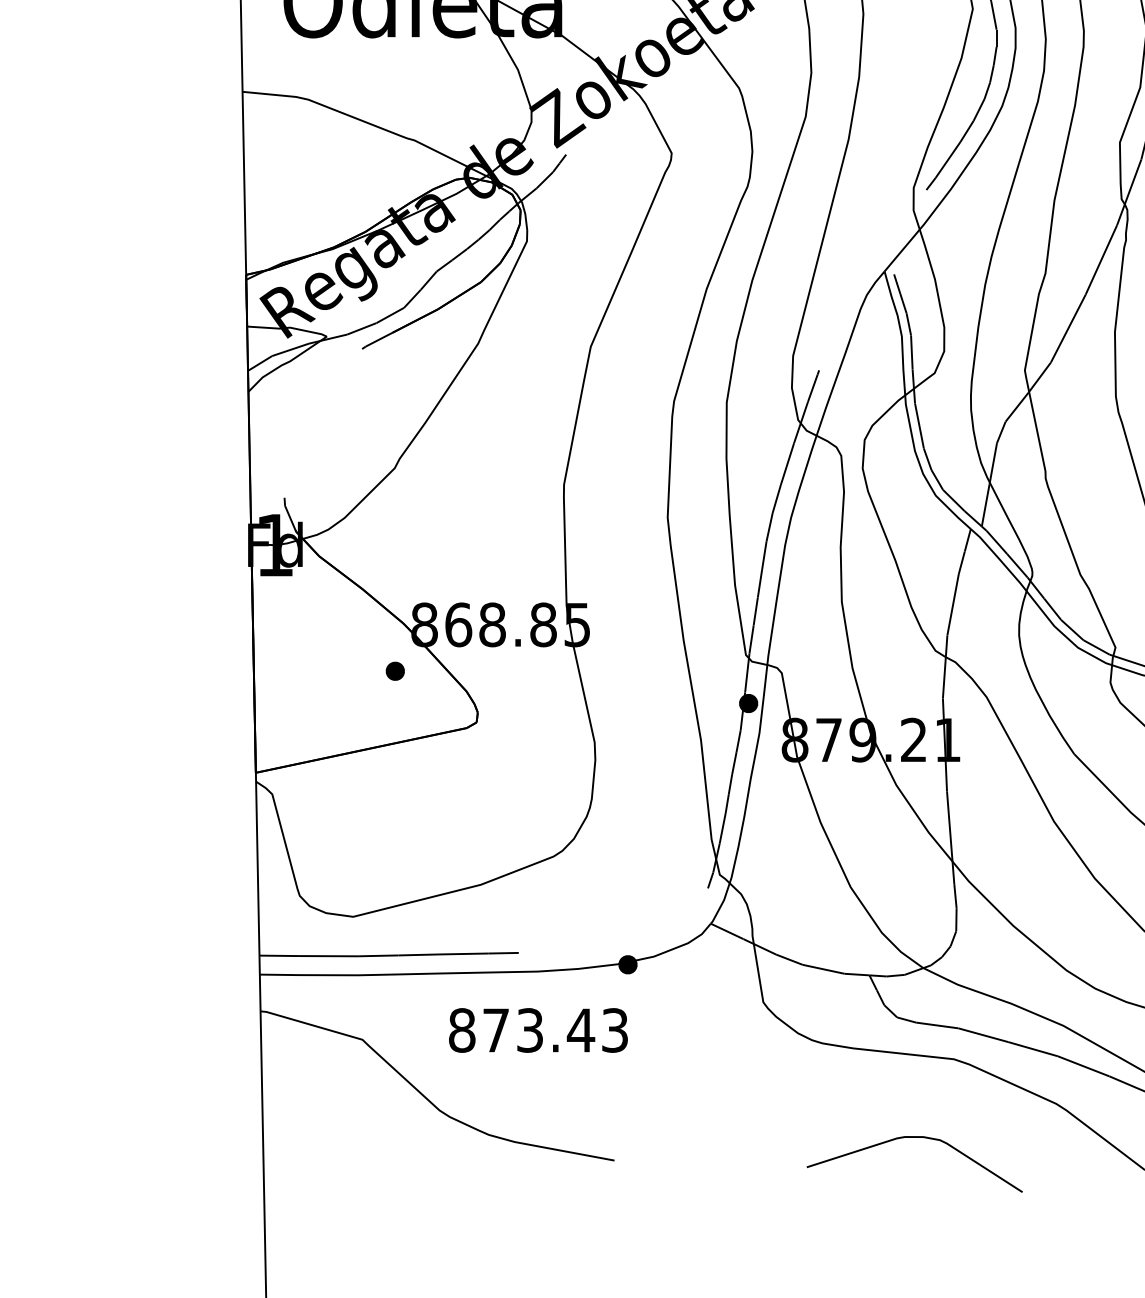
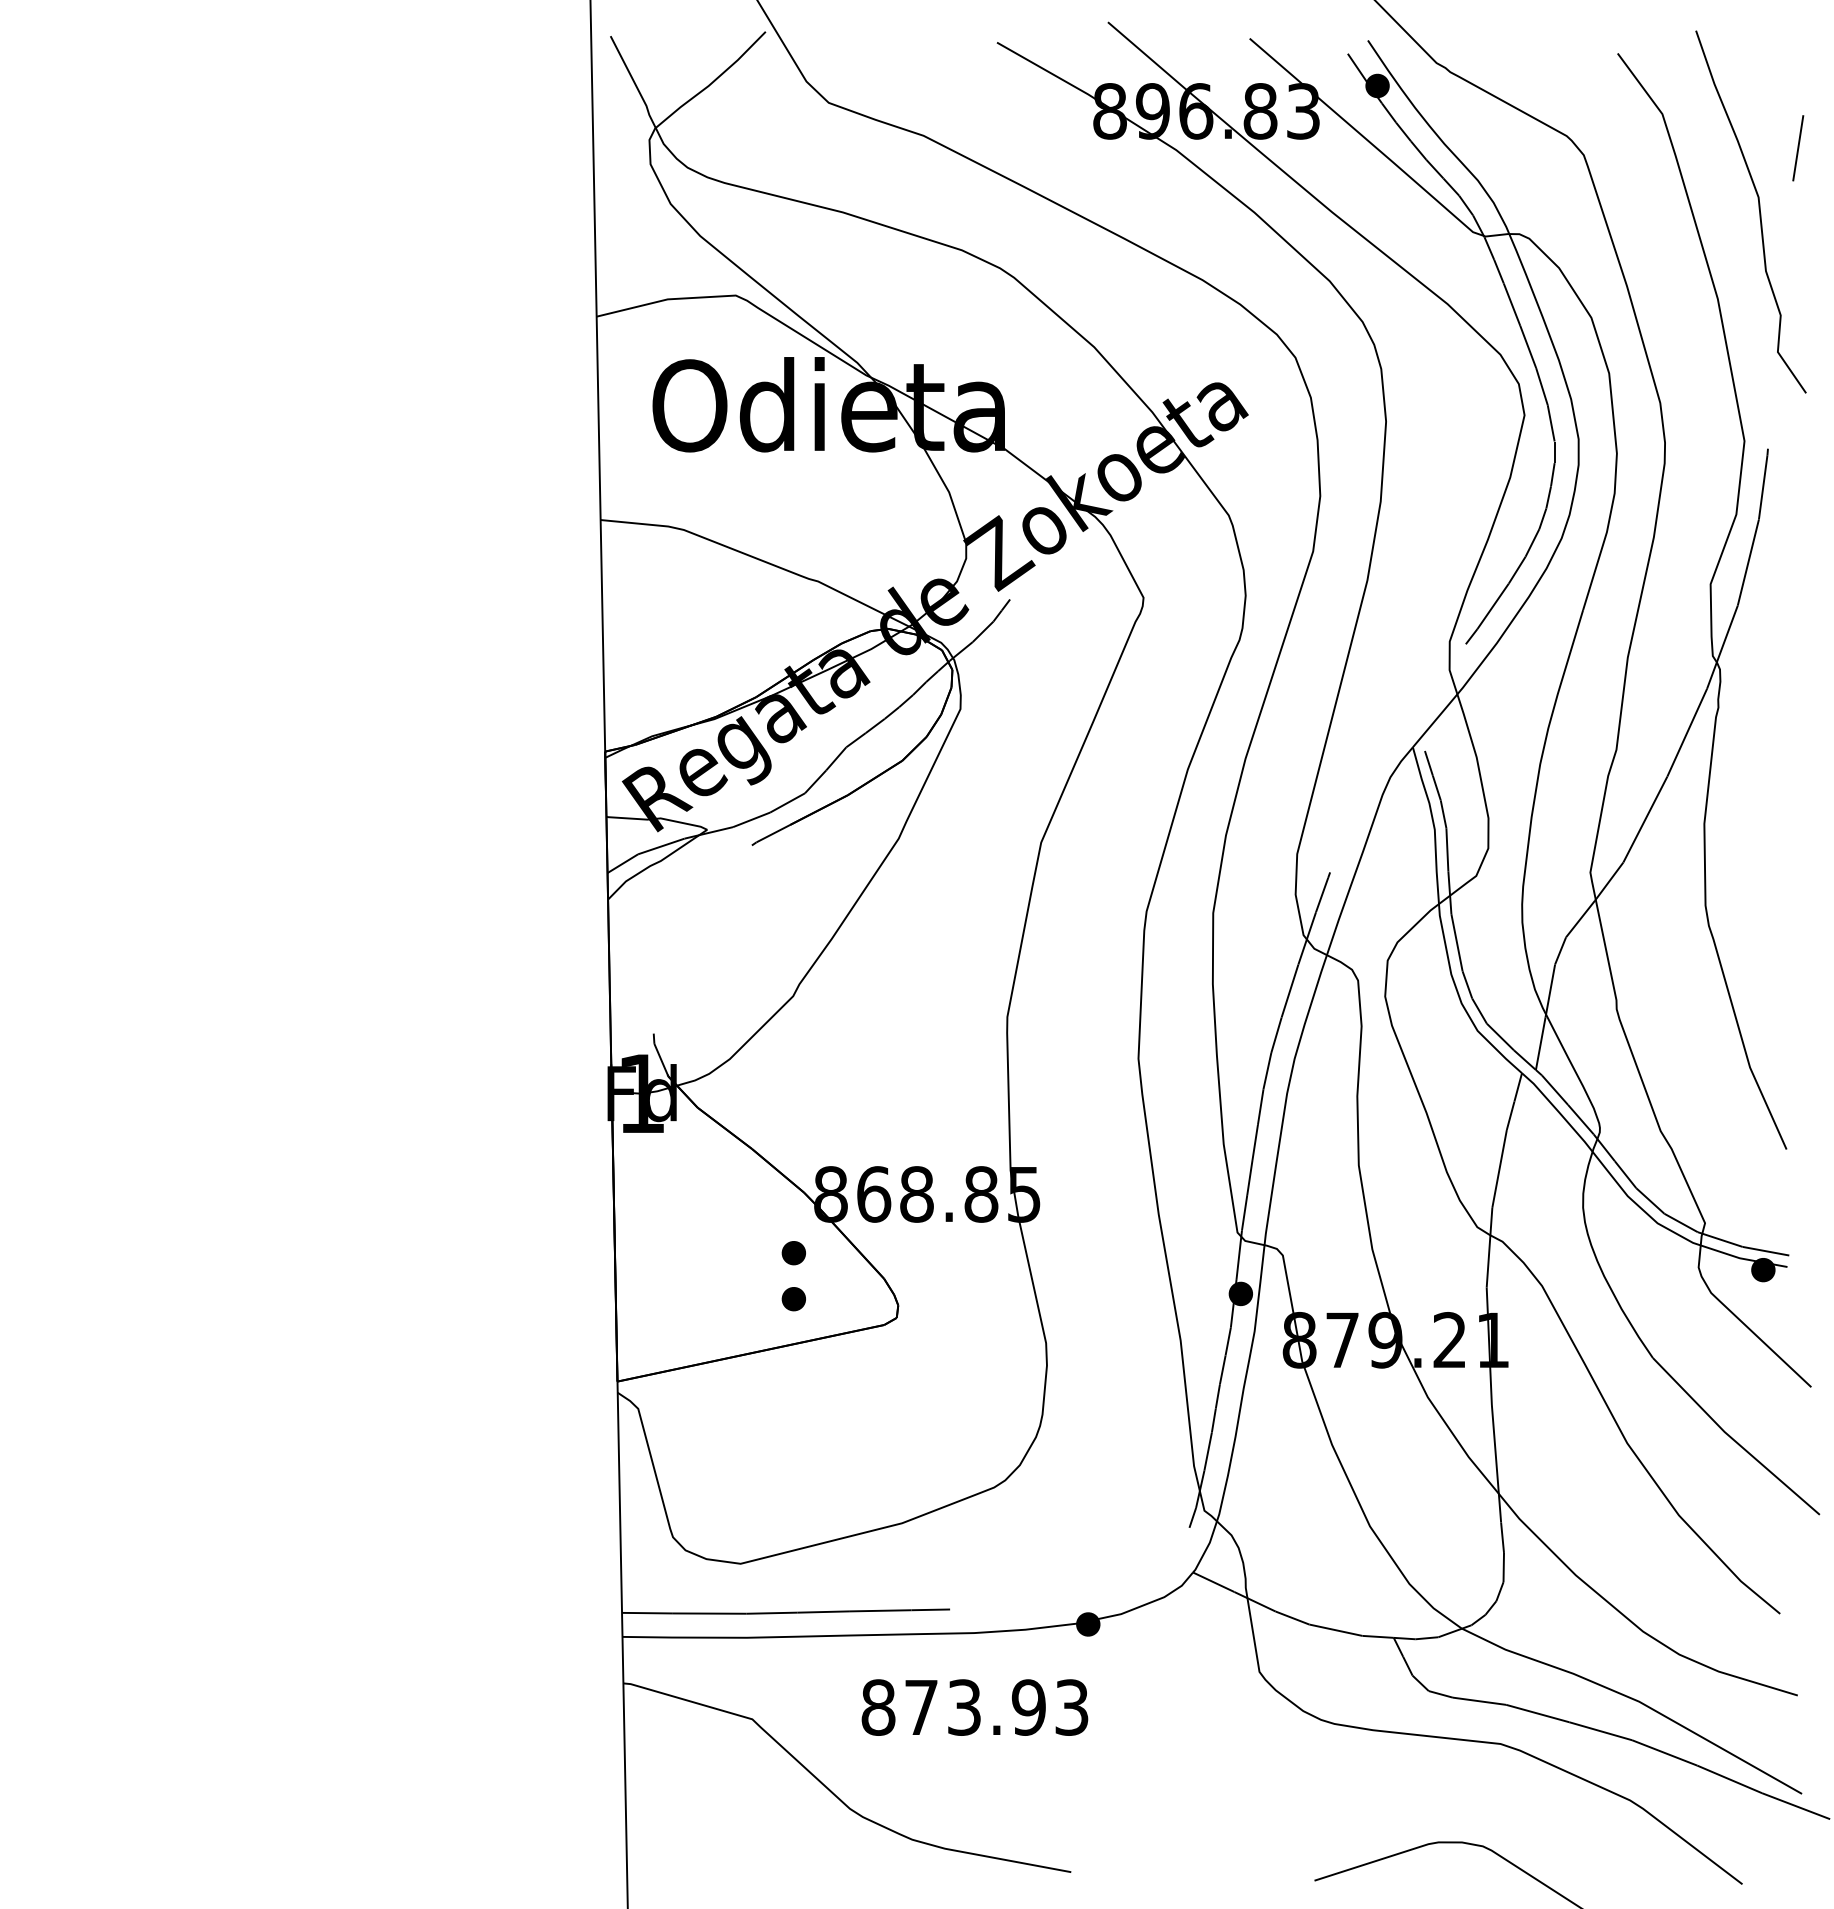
part: (395, 707) -> (793, 1299), added
text: (580, 1030) -> (1028, 1707), 873.43 -> 873.93

